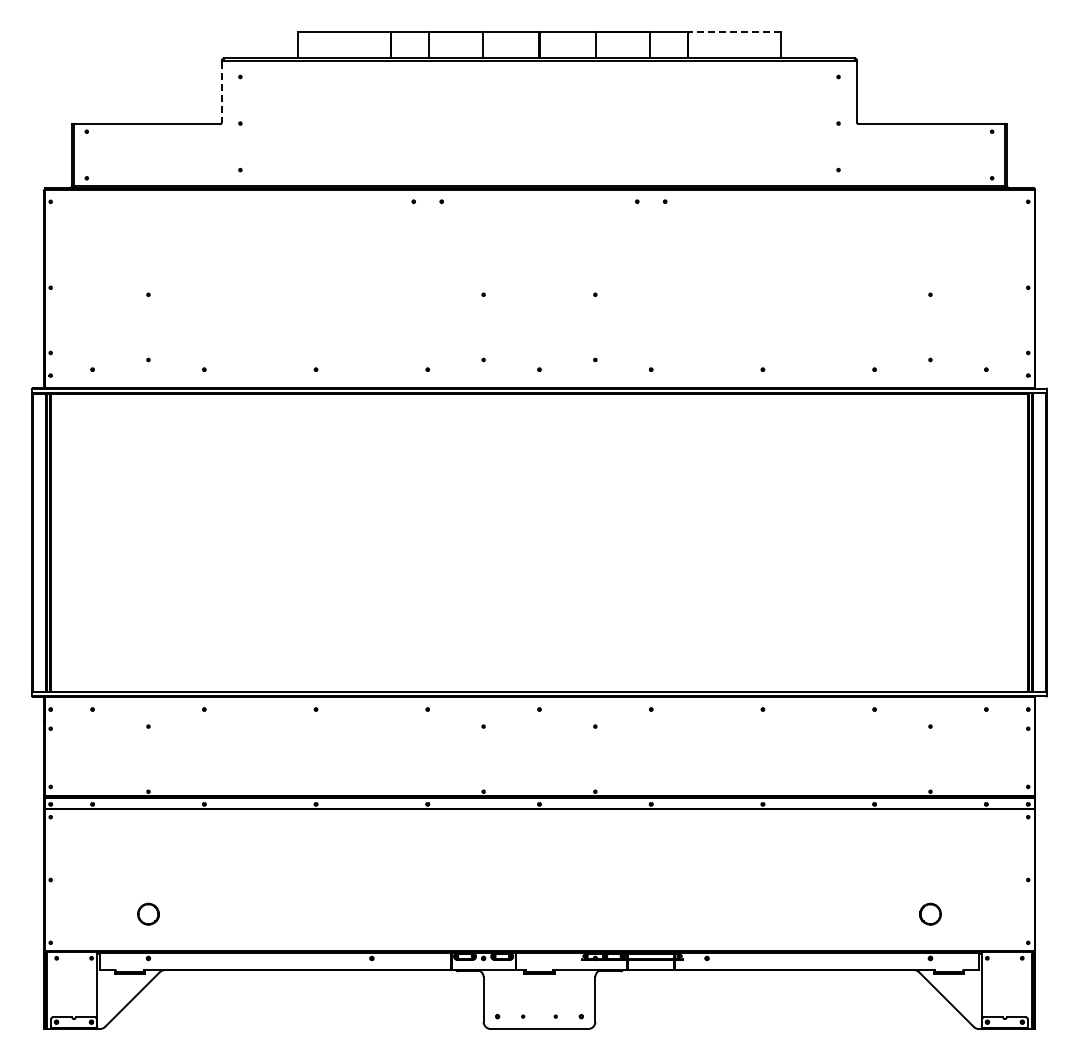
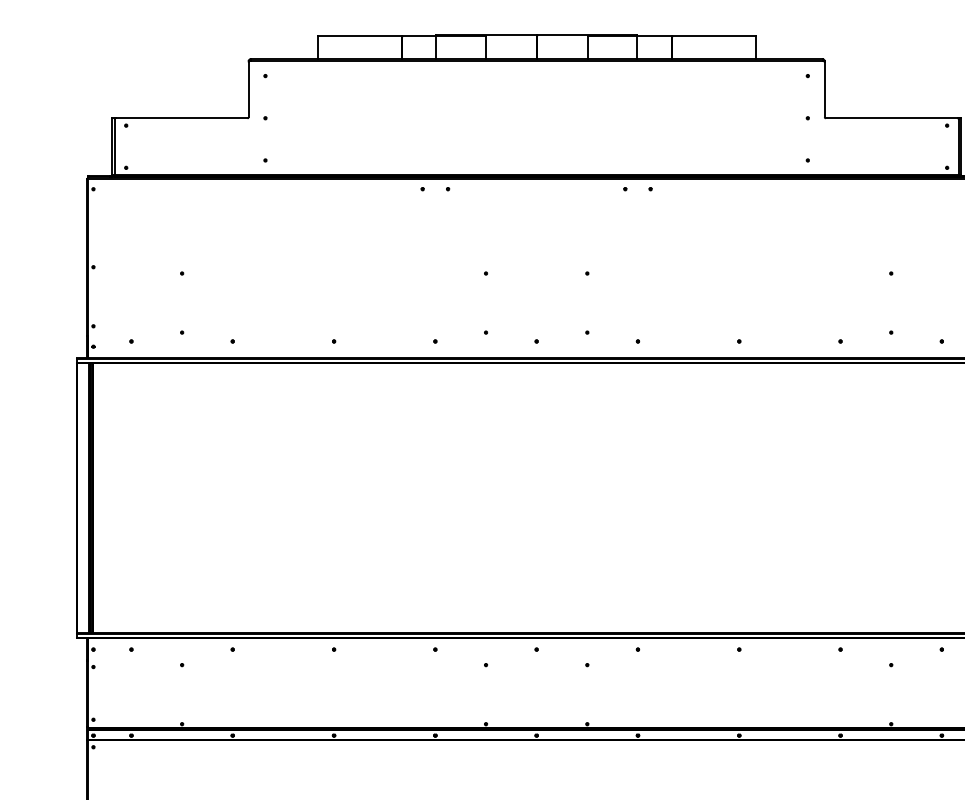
line: (734, 32) -> (713, 35), dashed -> solid
line: (221, 92) -> (248, 90), dashed -> solid

